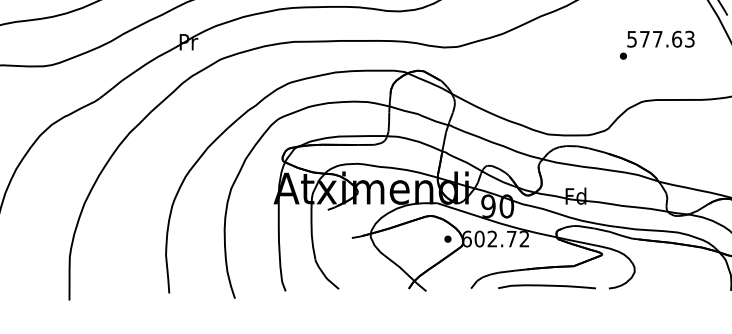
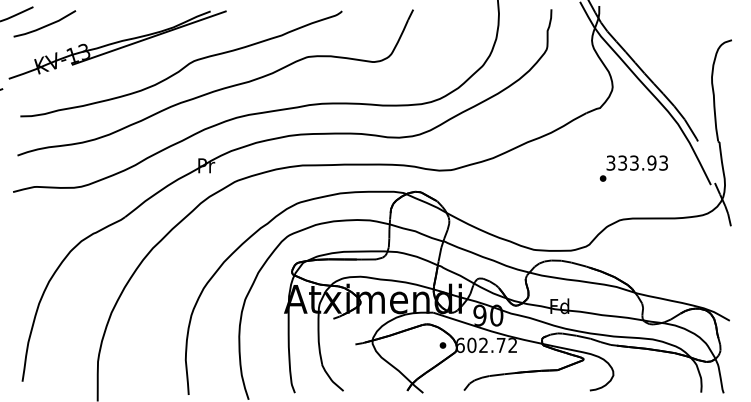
text: (654, 38) -> (631, 162), 577.63 -> 333.93
curve: (546, 286) -> (532, 388), removed

